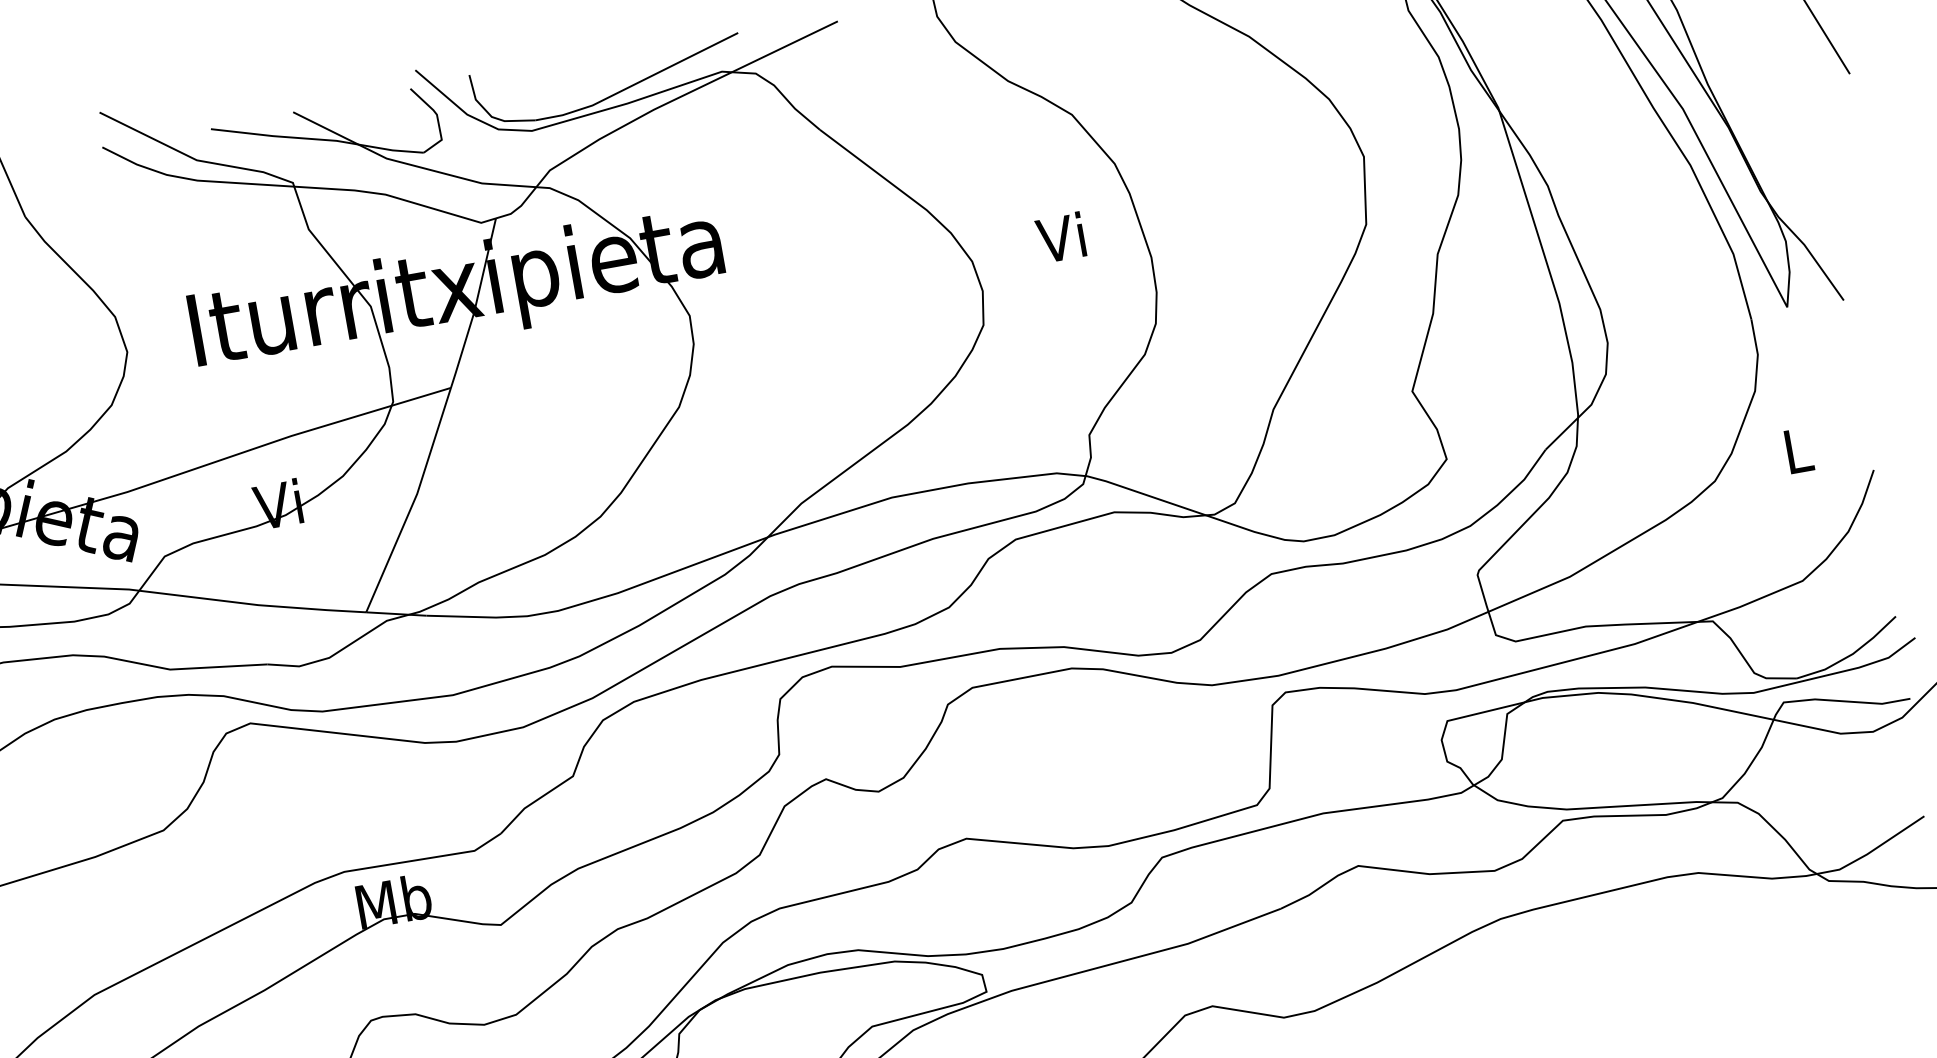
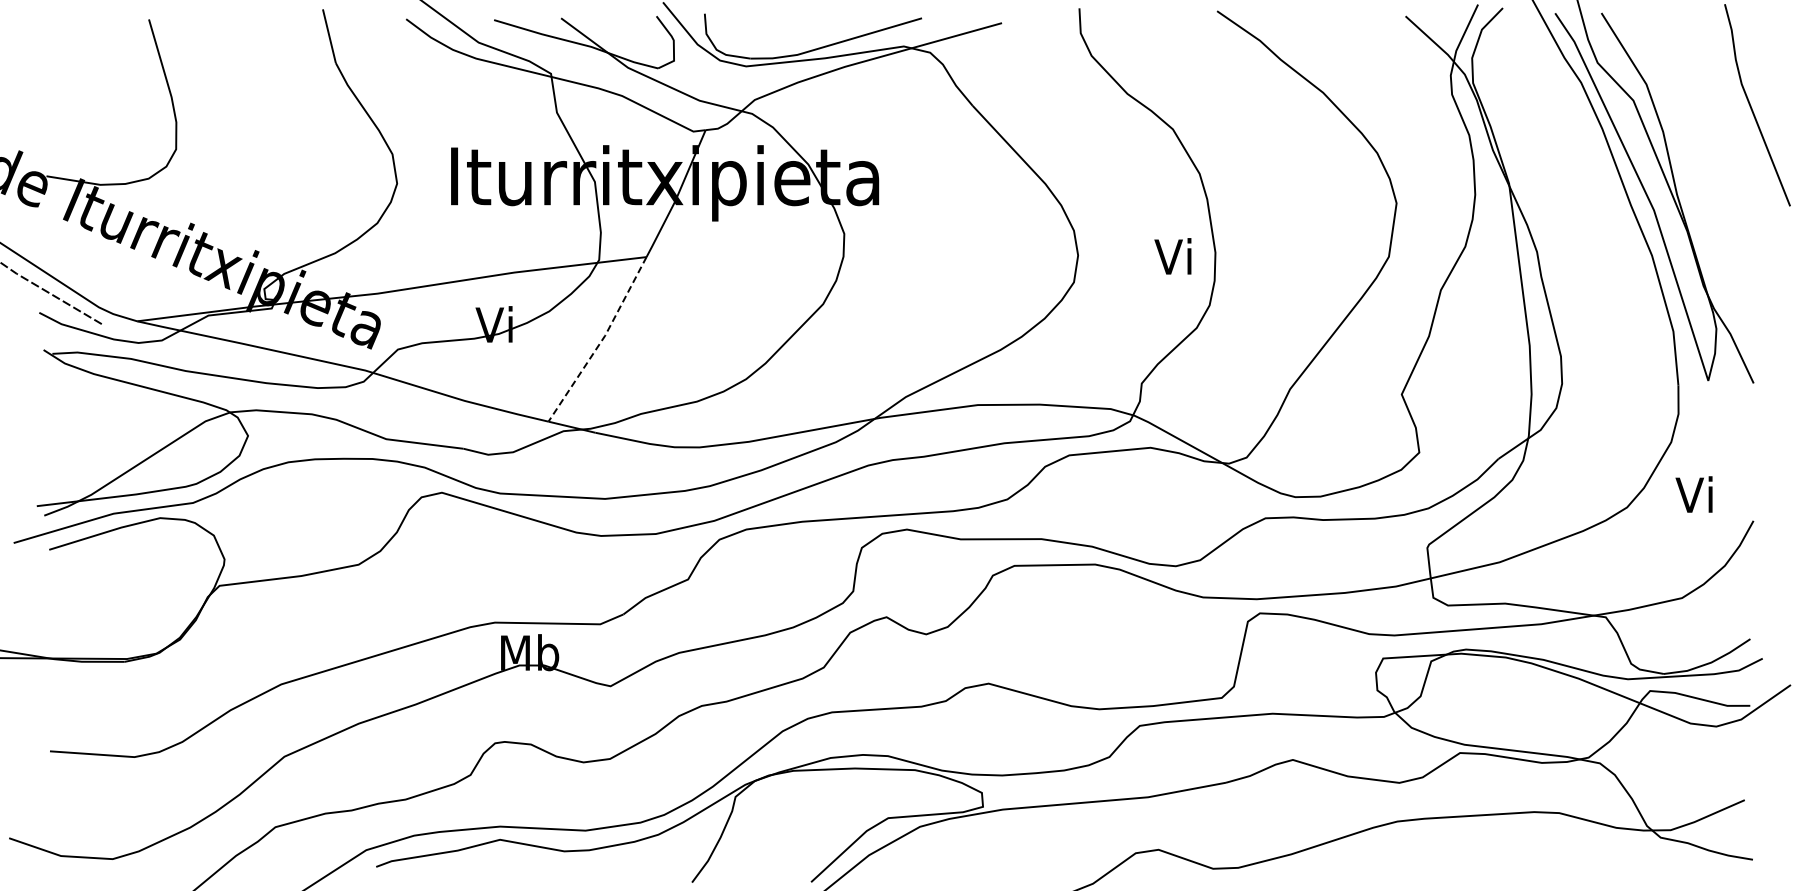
text: (1060, 237) -> (1172, 256), moved
text: (1793, 450) -> (1693, 494), L -> Vi
line: (413, 501) -> (601, 341), solid -> dashed

